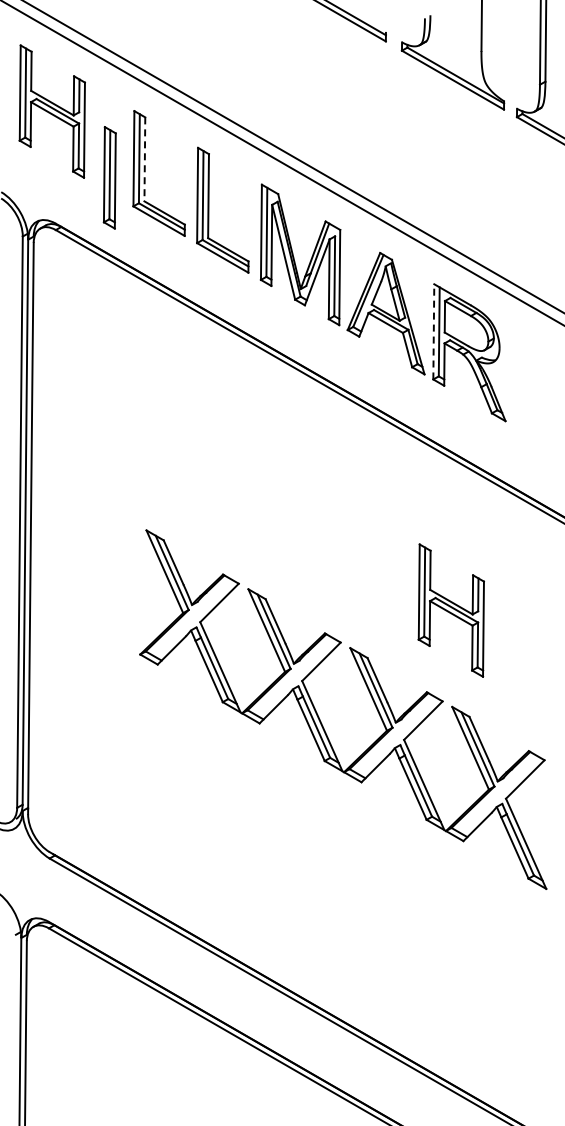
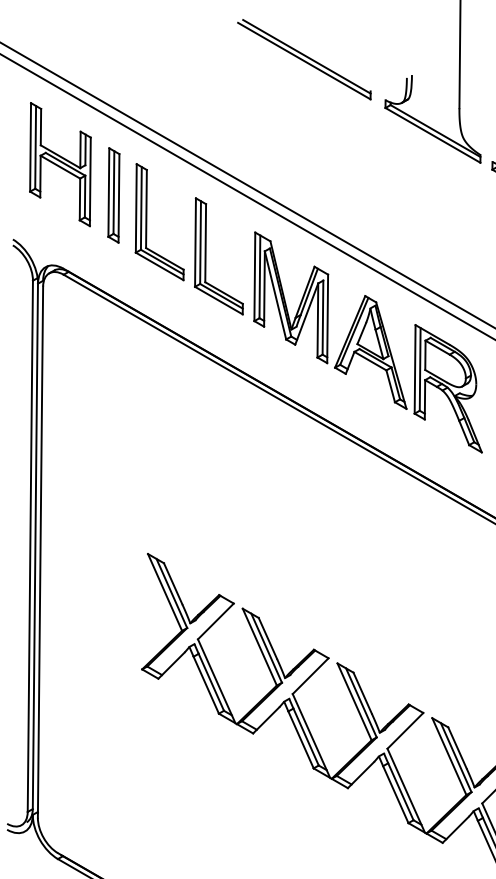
line: (144, 159) -> (146, 209), dashed -> solid
part: (109, 177) -> (113, 195), moved
line: (433, 331) -> (414, 369), dashed -> solid
part: (450, 610) -> (430, 628), removed

